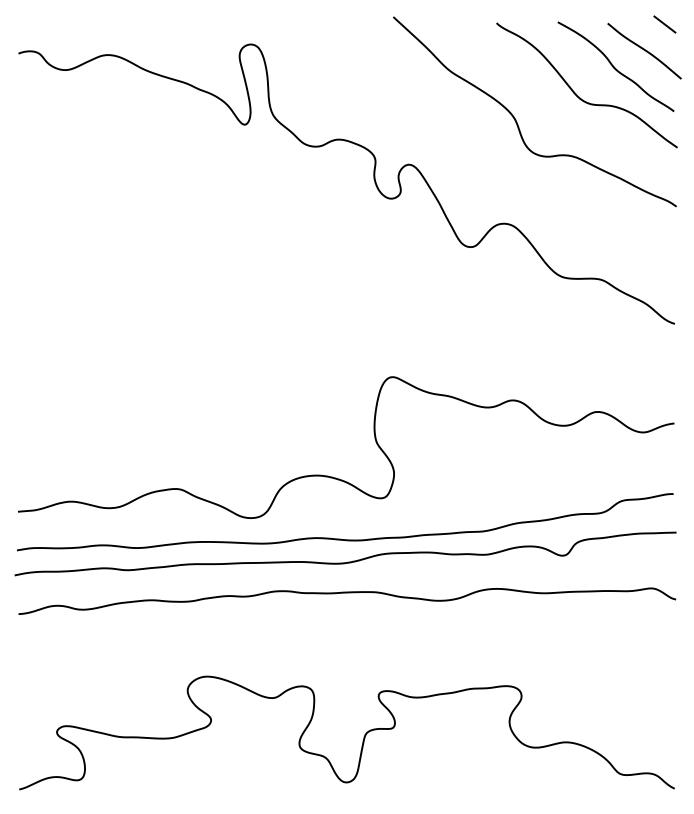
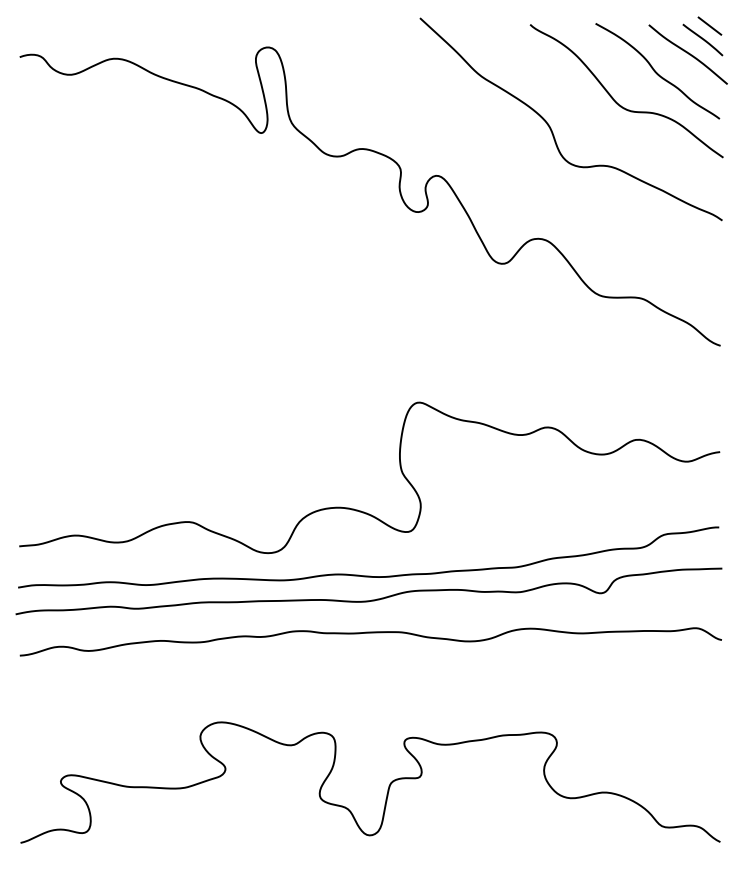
line: (658, 37) -> (703, 39), added

